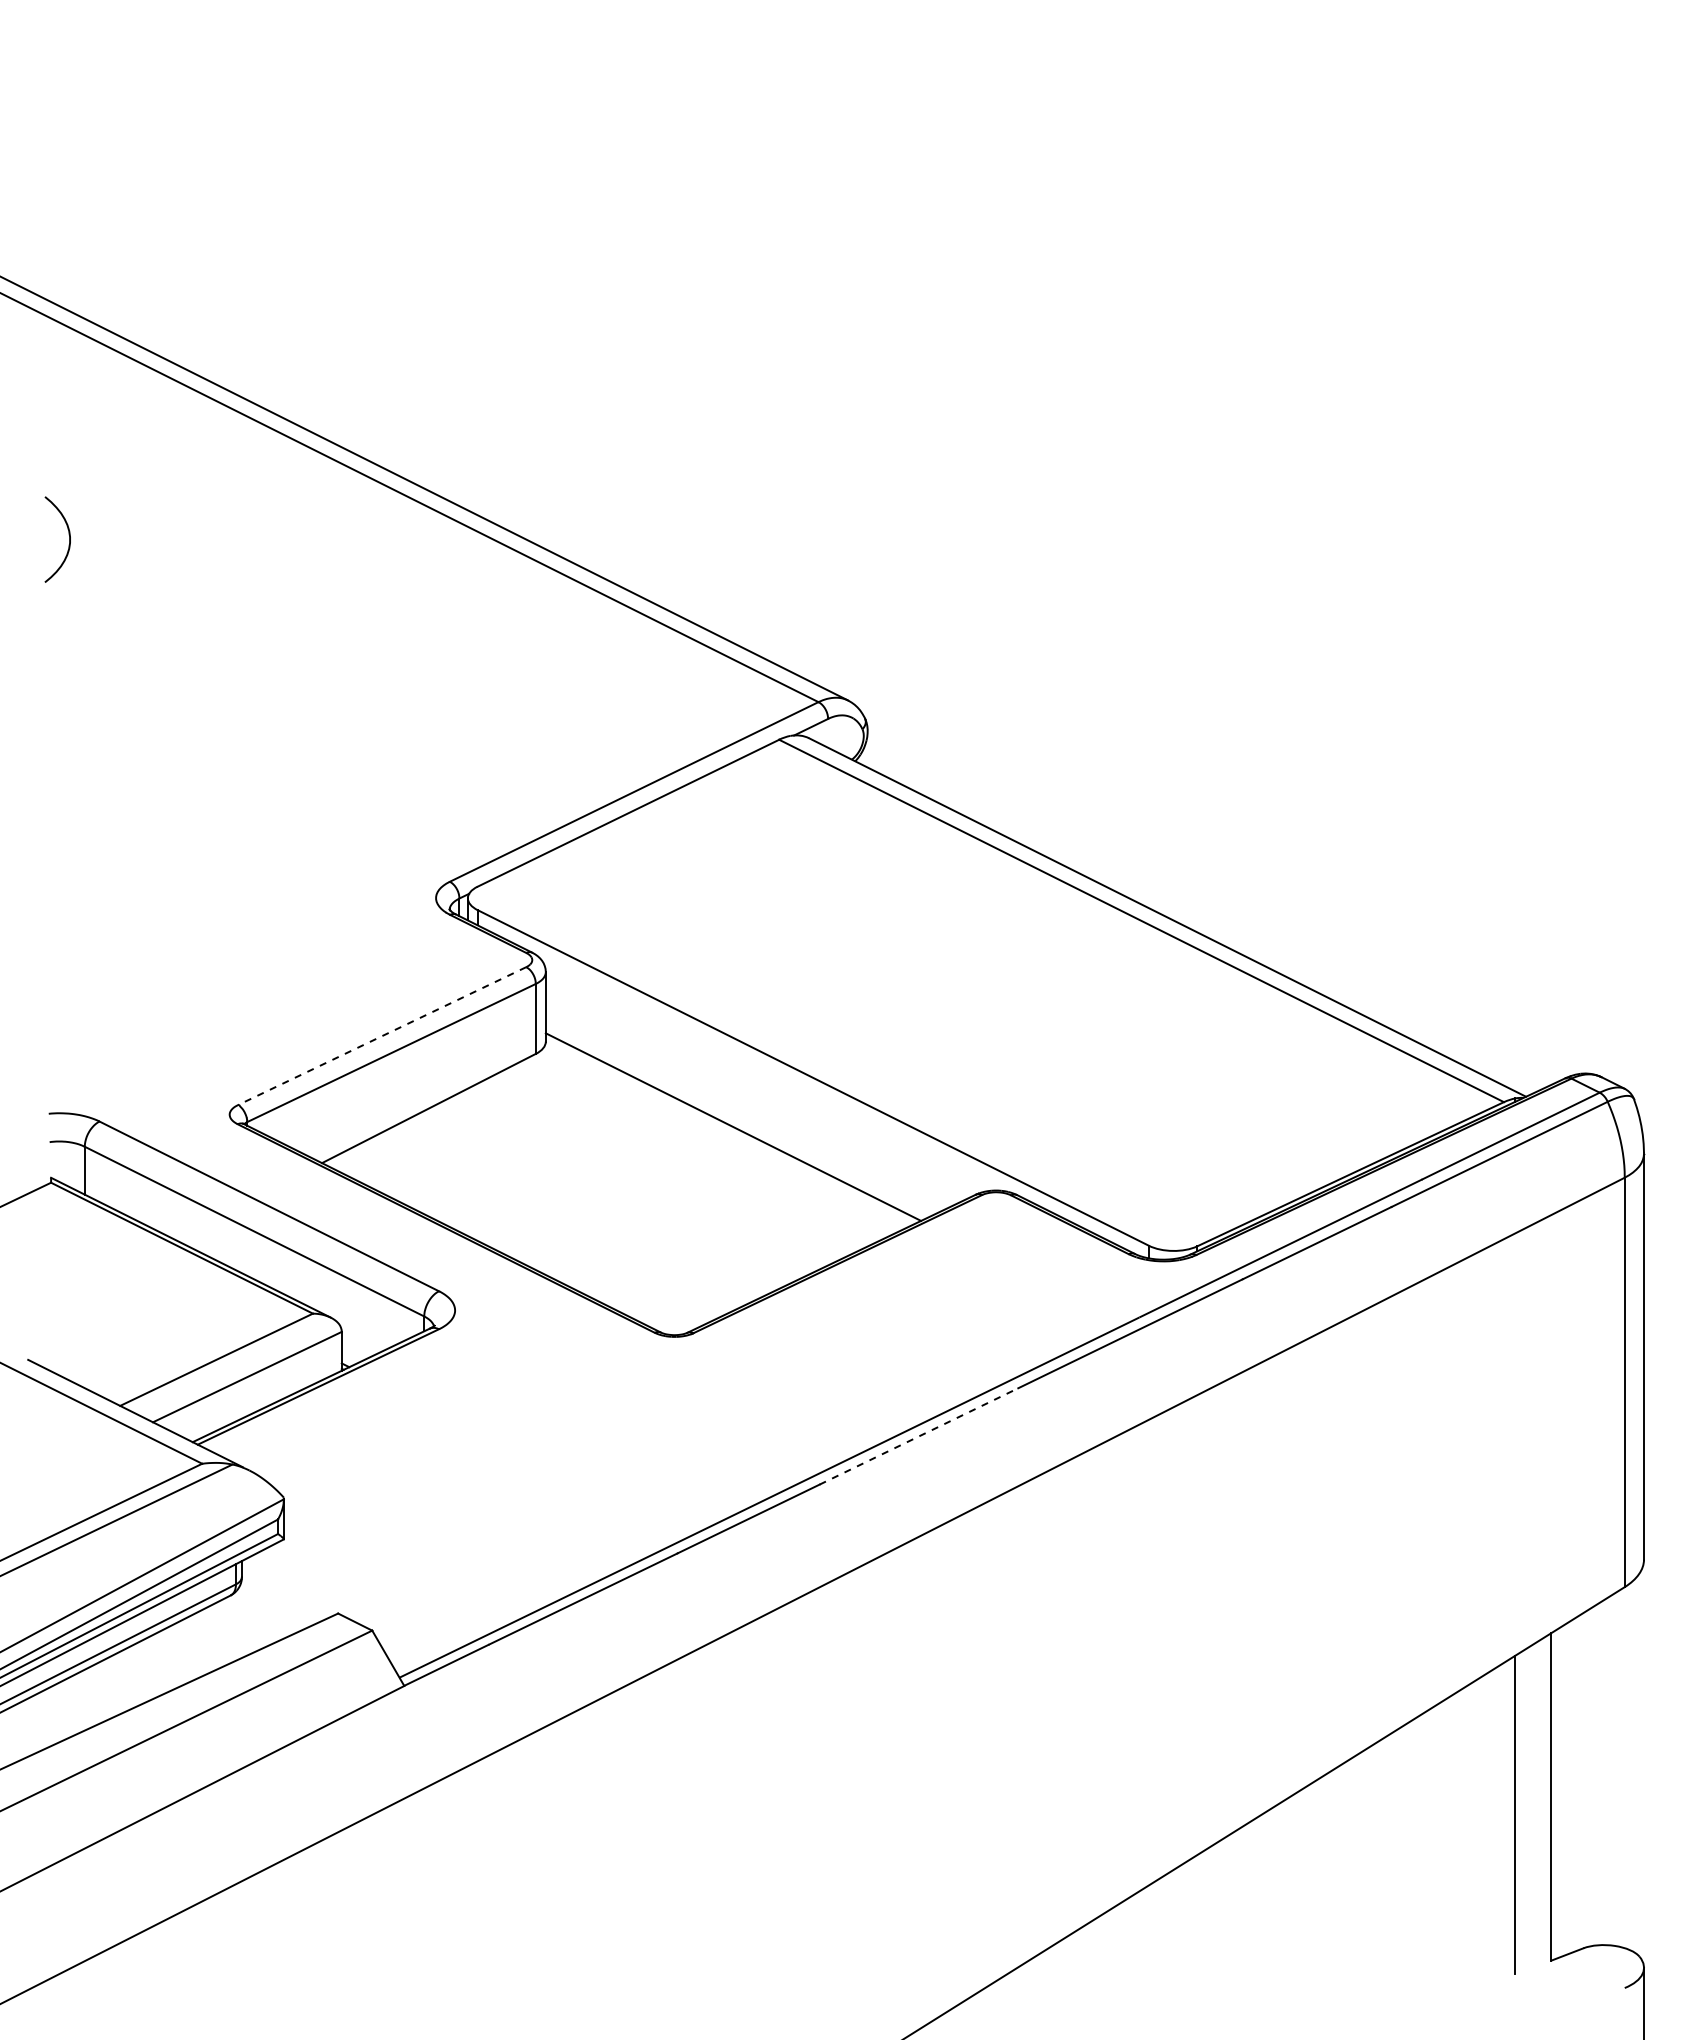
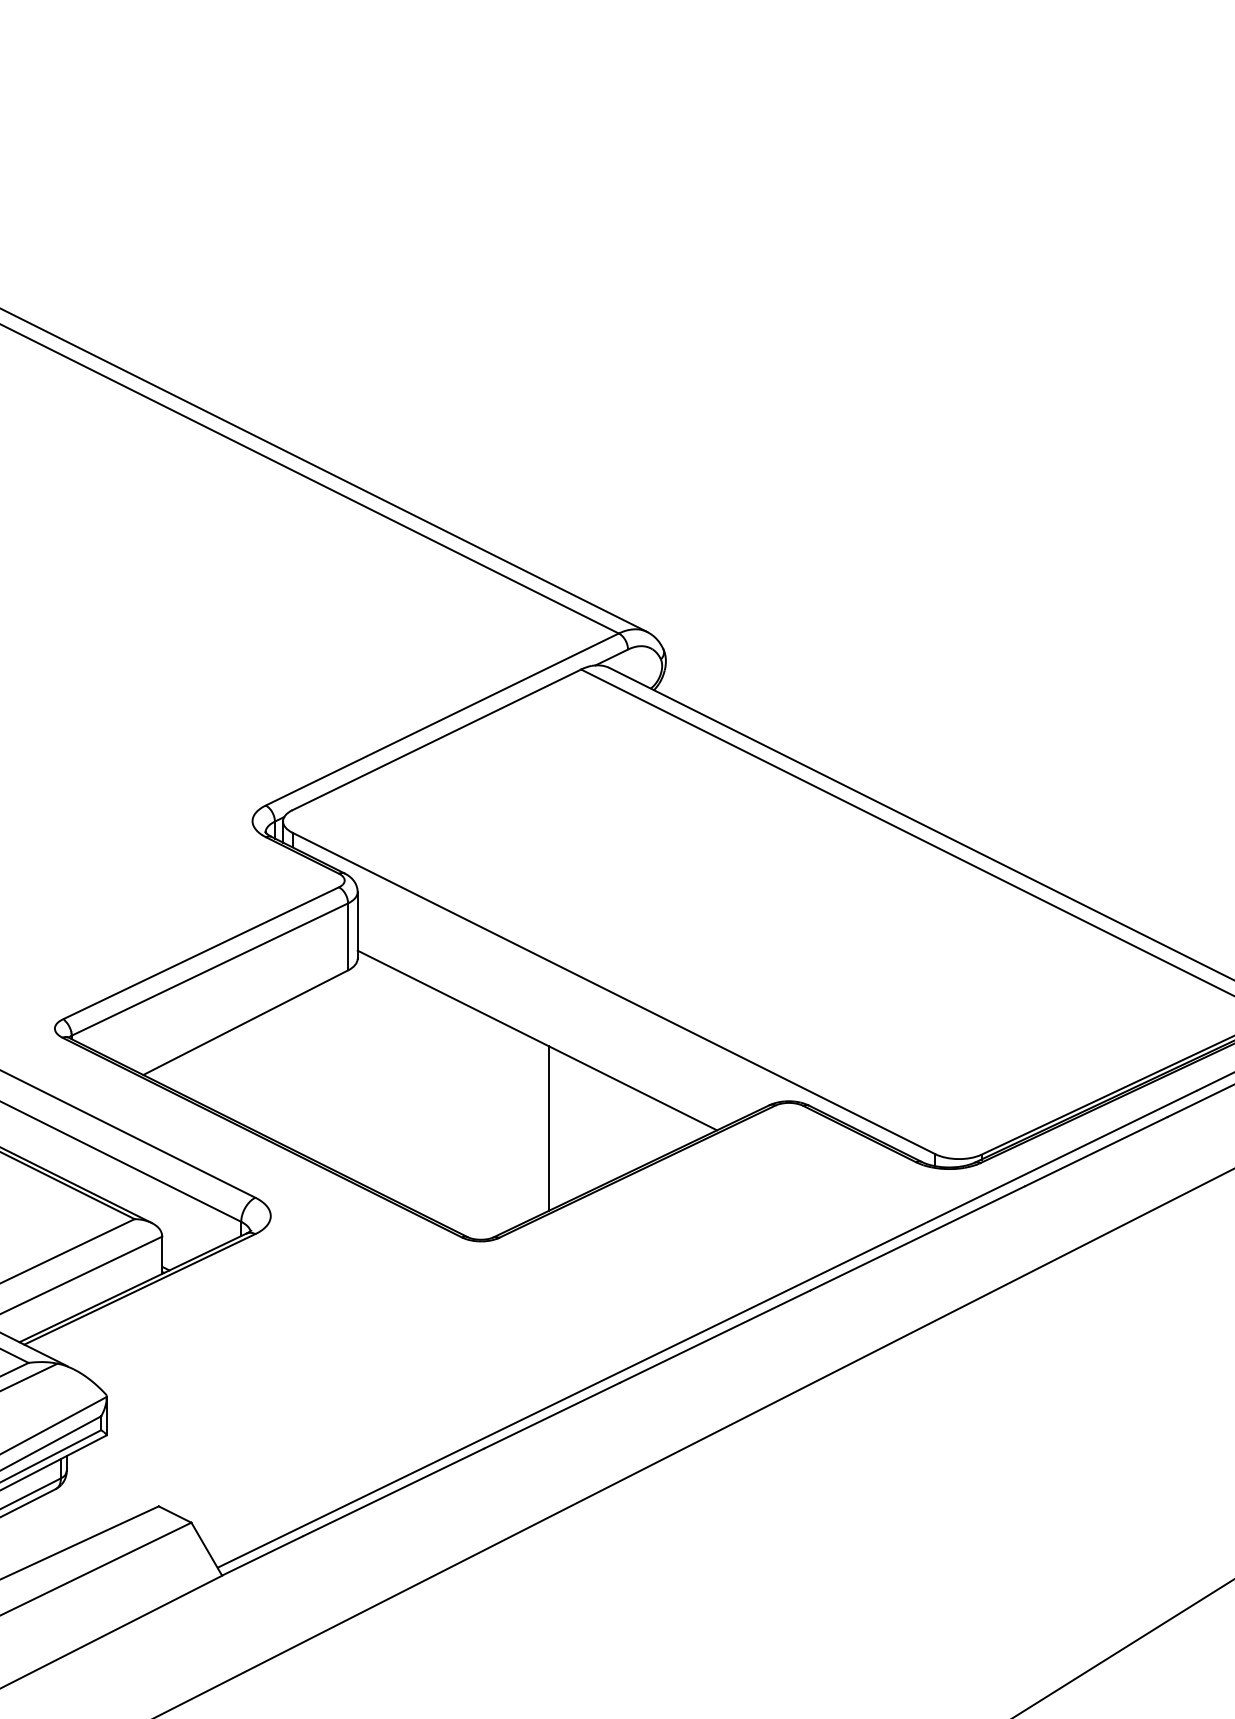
line: (382, 1036) -> (201, 953), dashed -> solid
line: (745, 1218) -> (548, 1128), added
line: (919, 1436) -> (715, 1336), dashed -> solid

